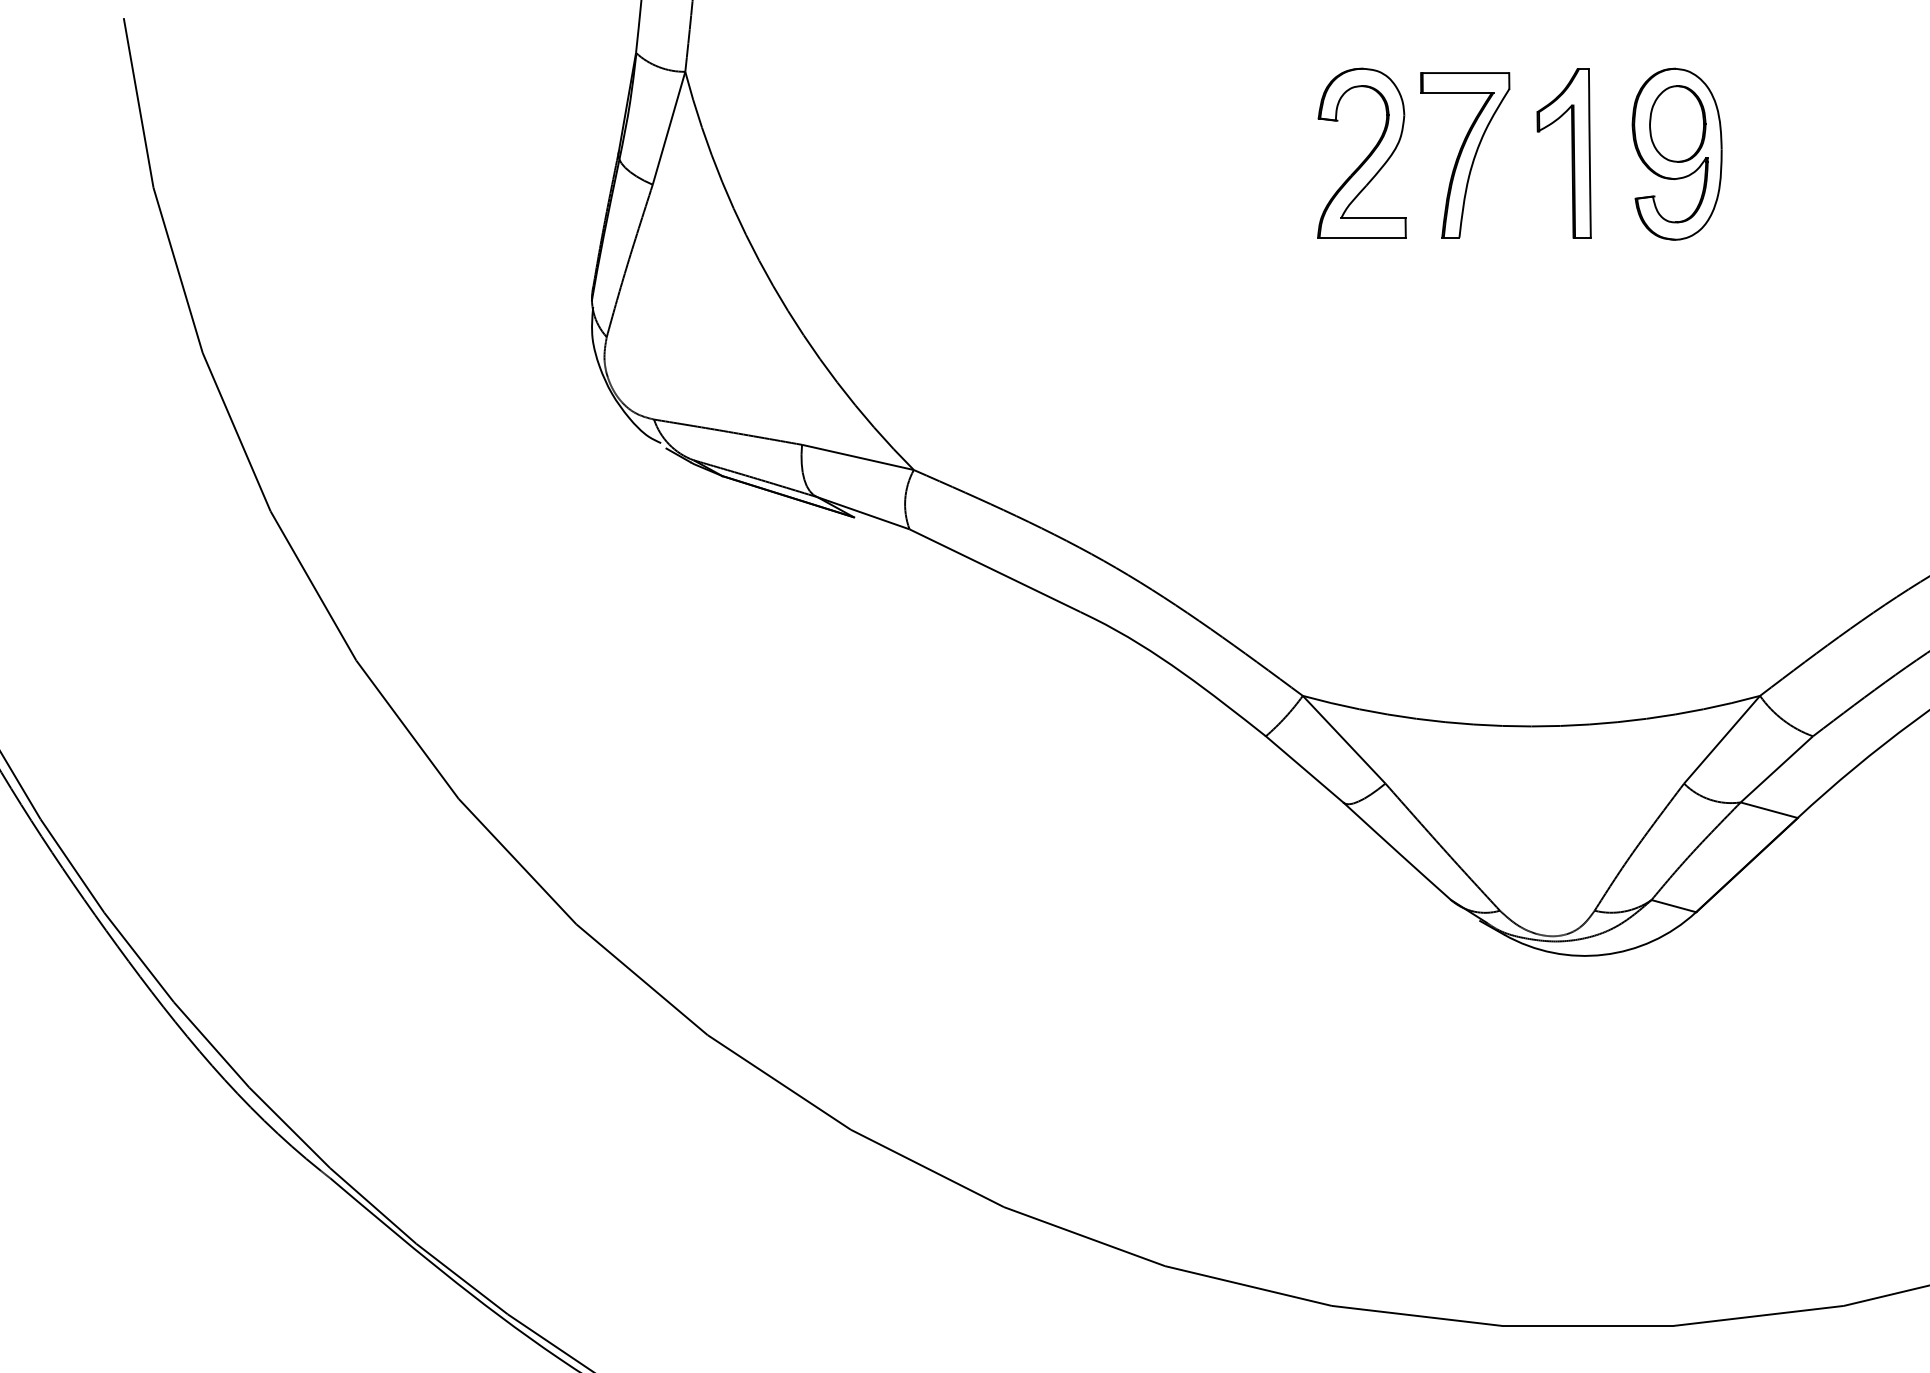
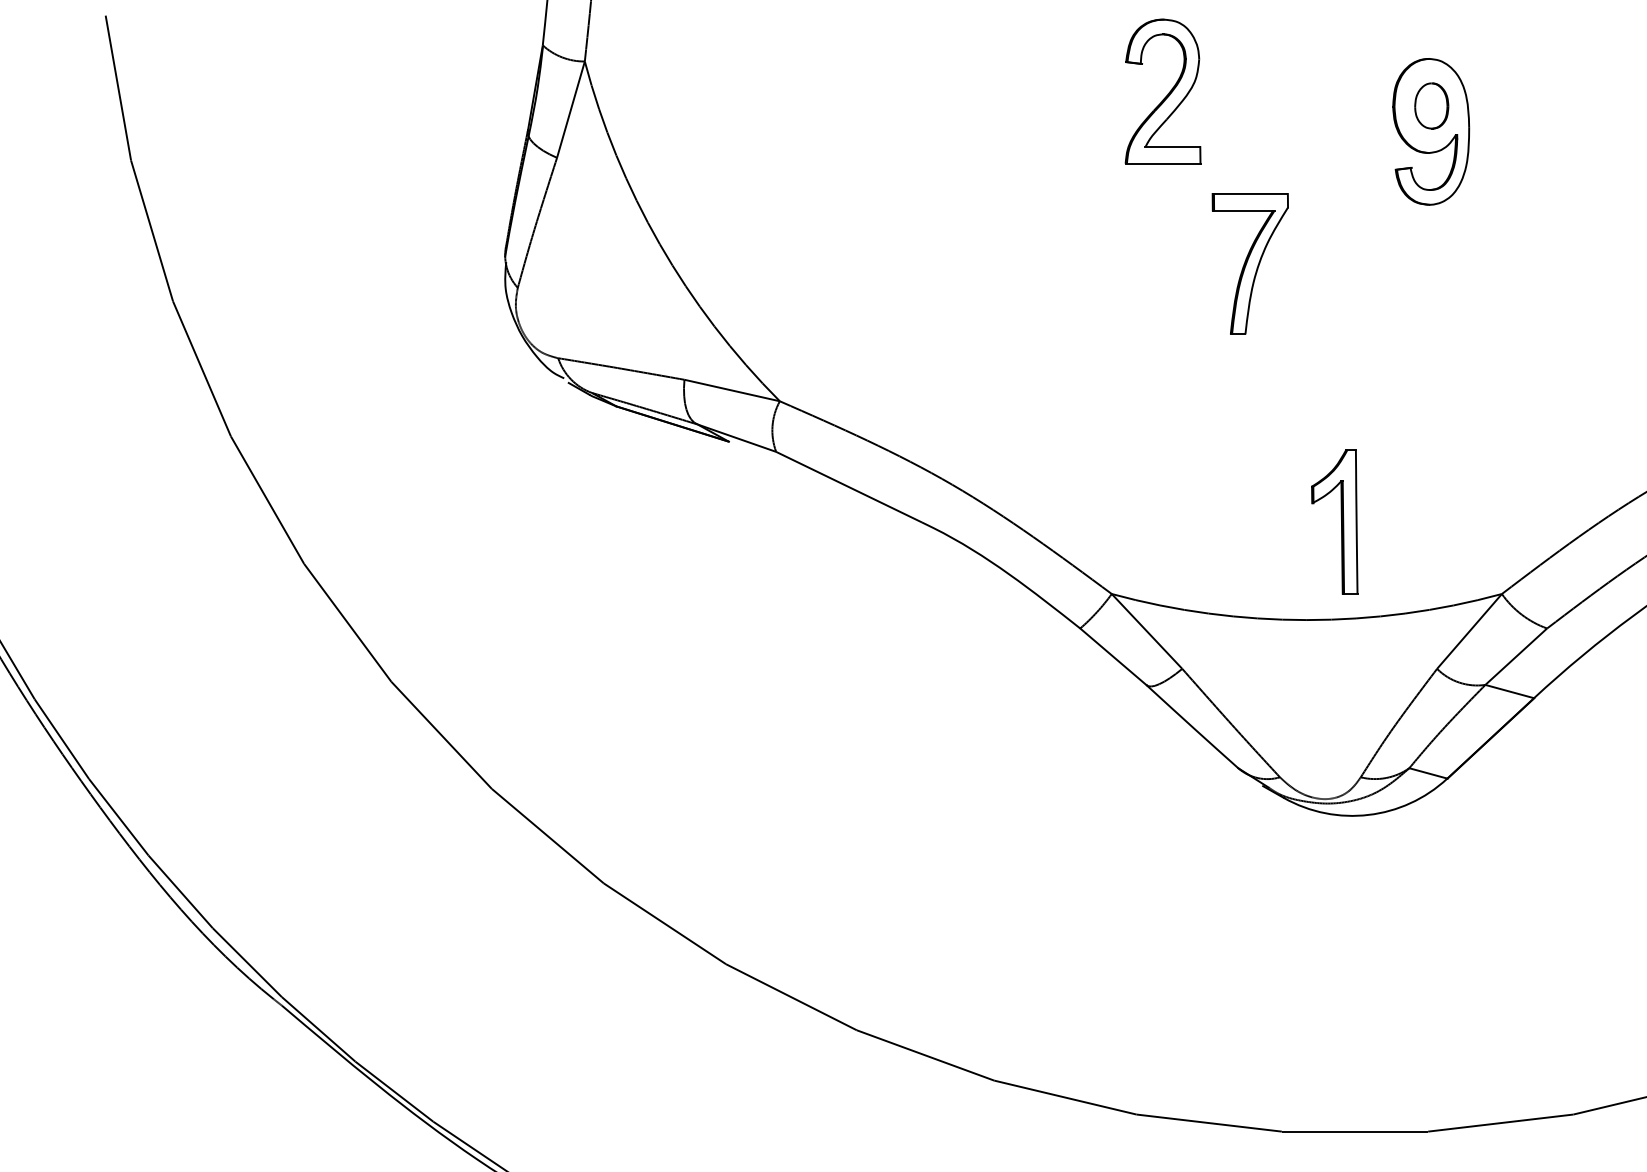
part: (1677, 123) -> (1431, 105), size x0.7
part: (1571, 153) -> (1341, 522), moved
part: (1367, 155) -> (1167, 93), moved
part: (1465, 155) -> (1250, 264), moved

